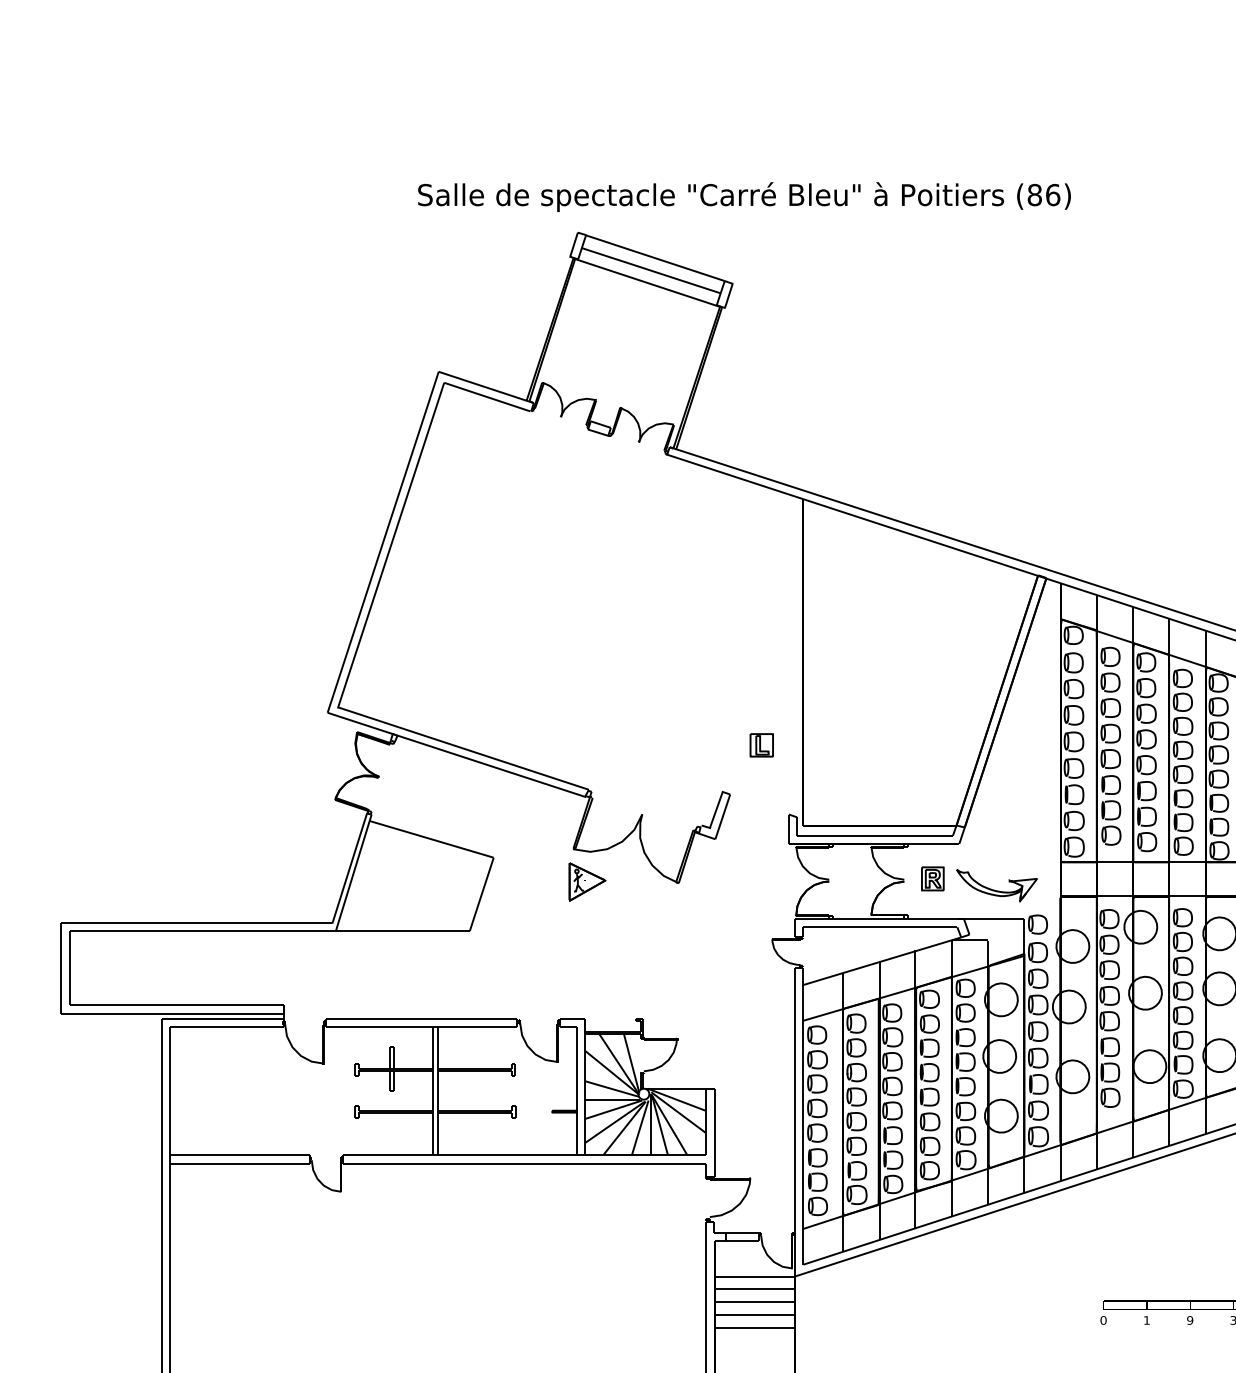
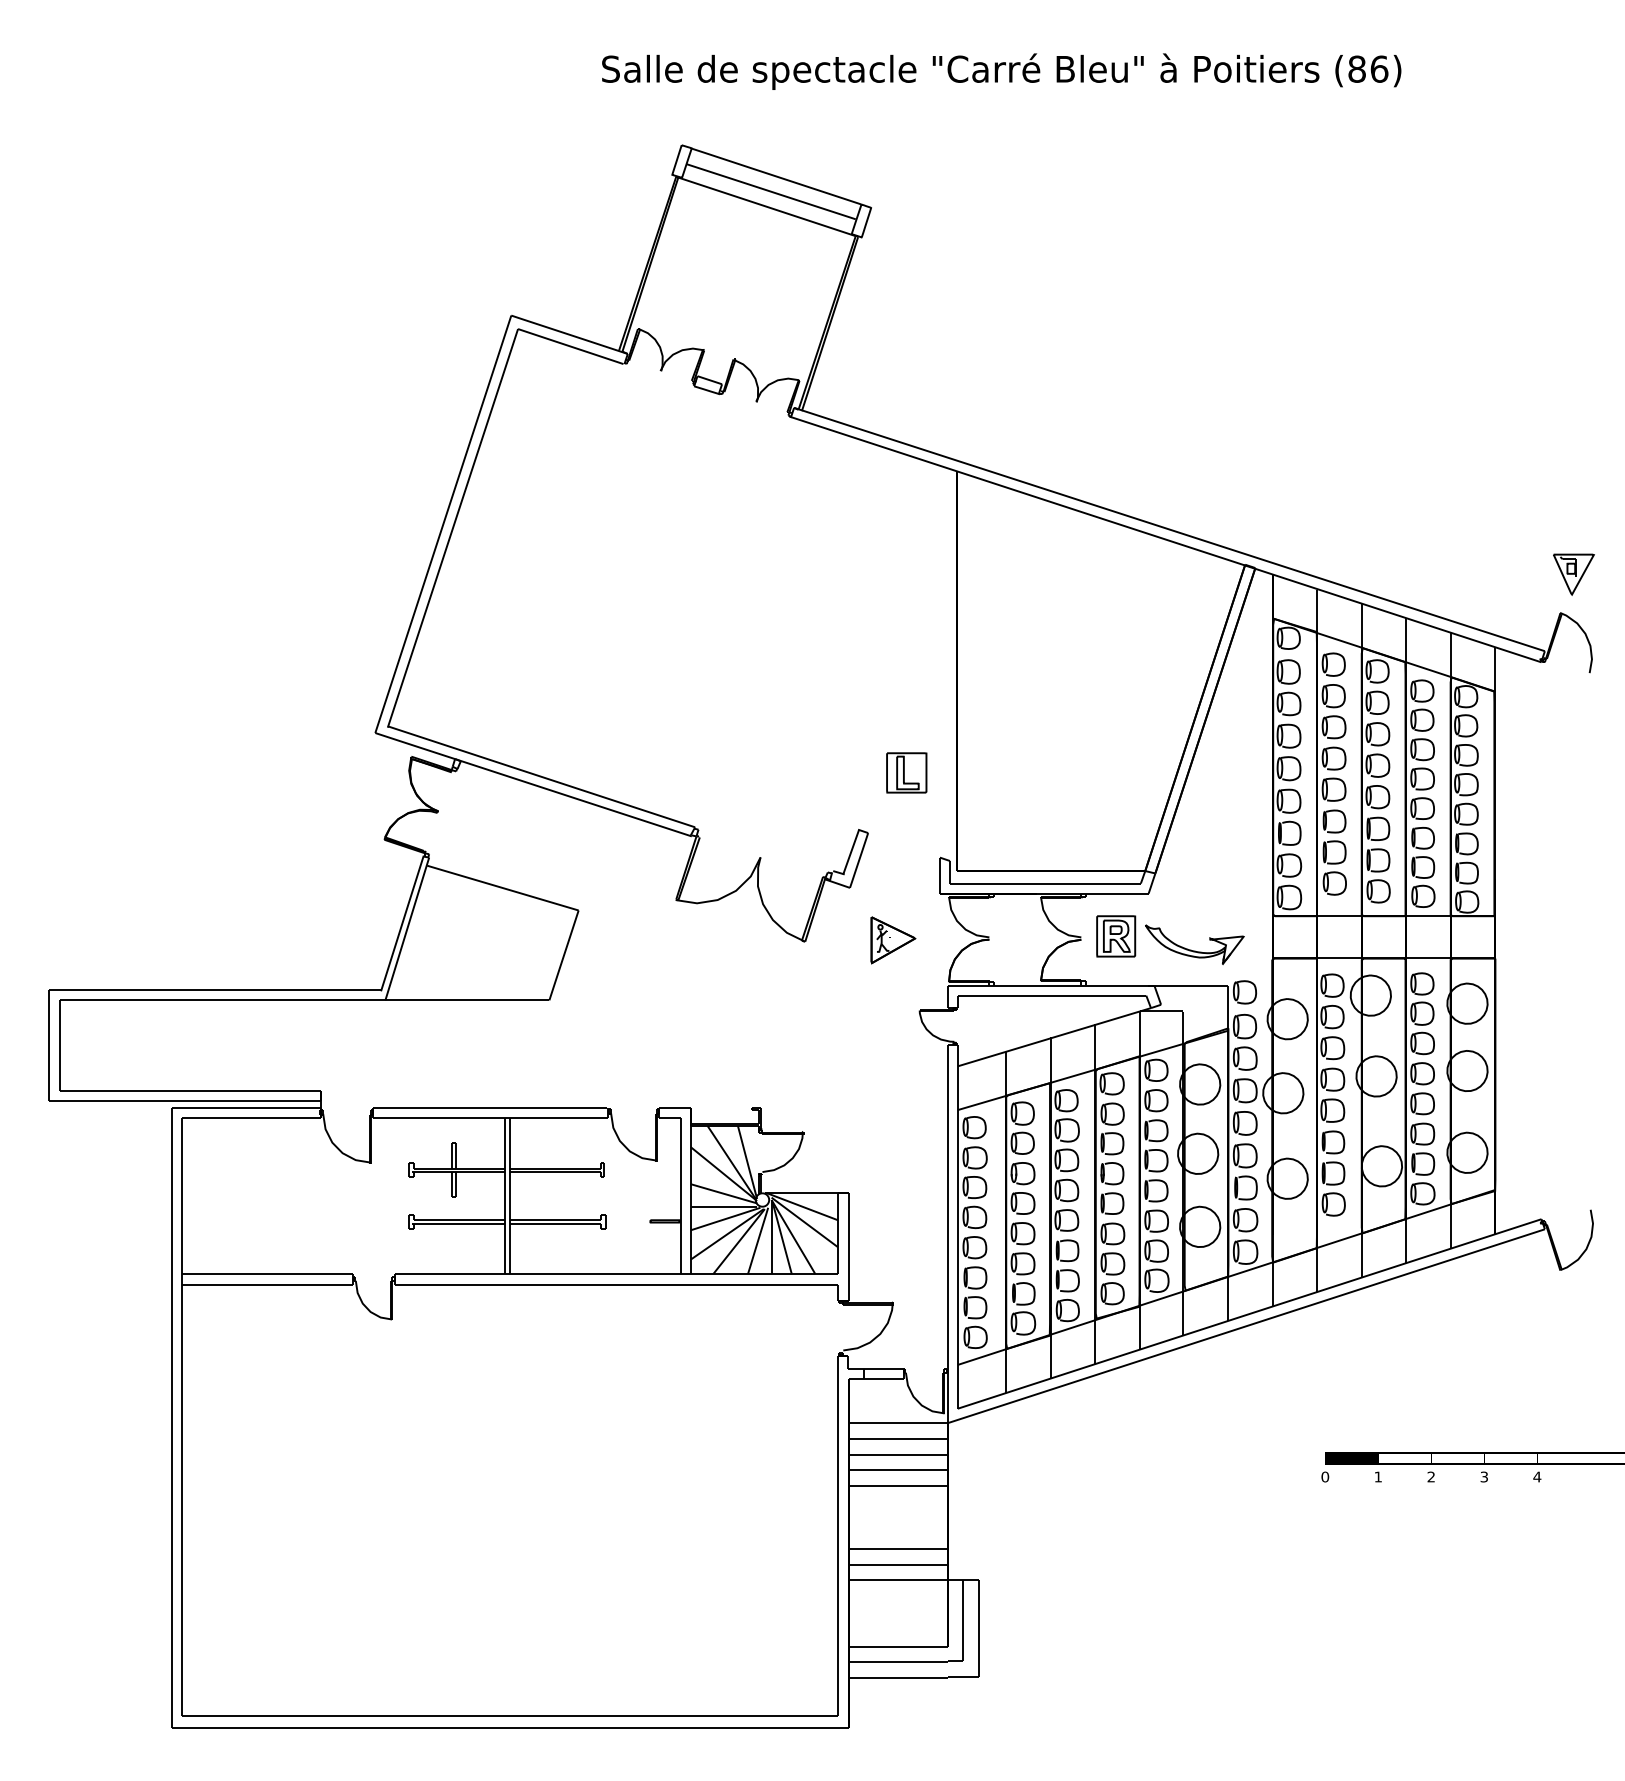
text: (744, 196) -> (1001, 71), moved
part: (761, 744) -> (906, 772), size x1.43
part: (933, 878) -> (1116, 936), size x1.43
part: (587, 882) -> (893, 940), moved
fill: (1124, 1305) -> (1351, 1458), added
text: (1190, 1320) -> (1431, 1476), 9 -> 2

